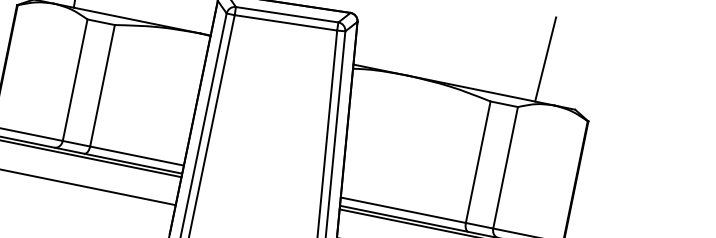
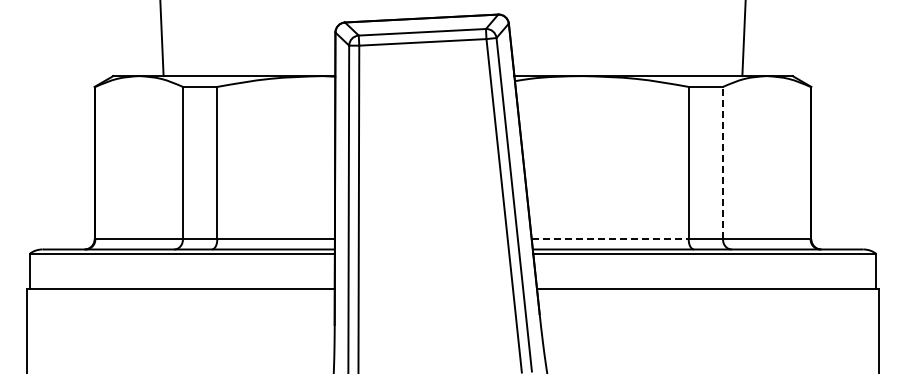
line: (506, 167) -> (723, 162), solid -> dashed
line: (403, 210) -> (610, 239), solid -> dashed

